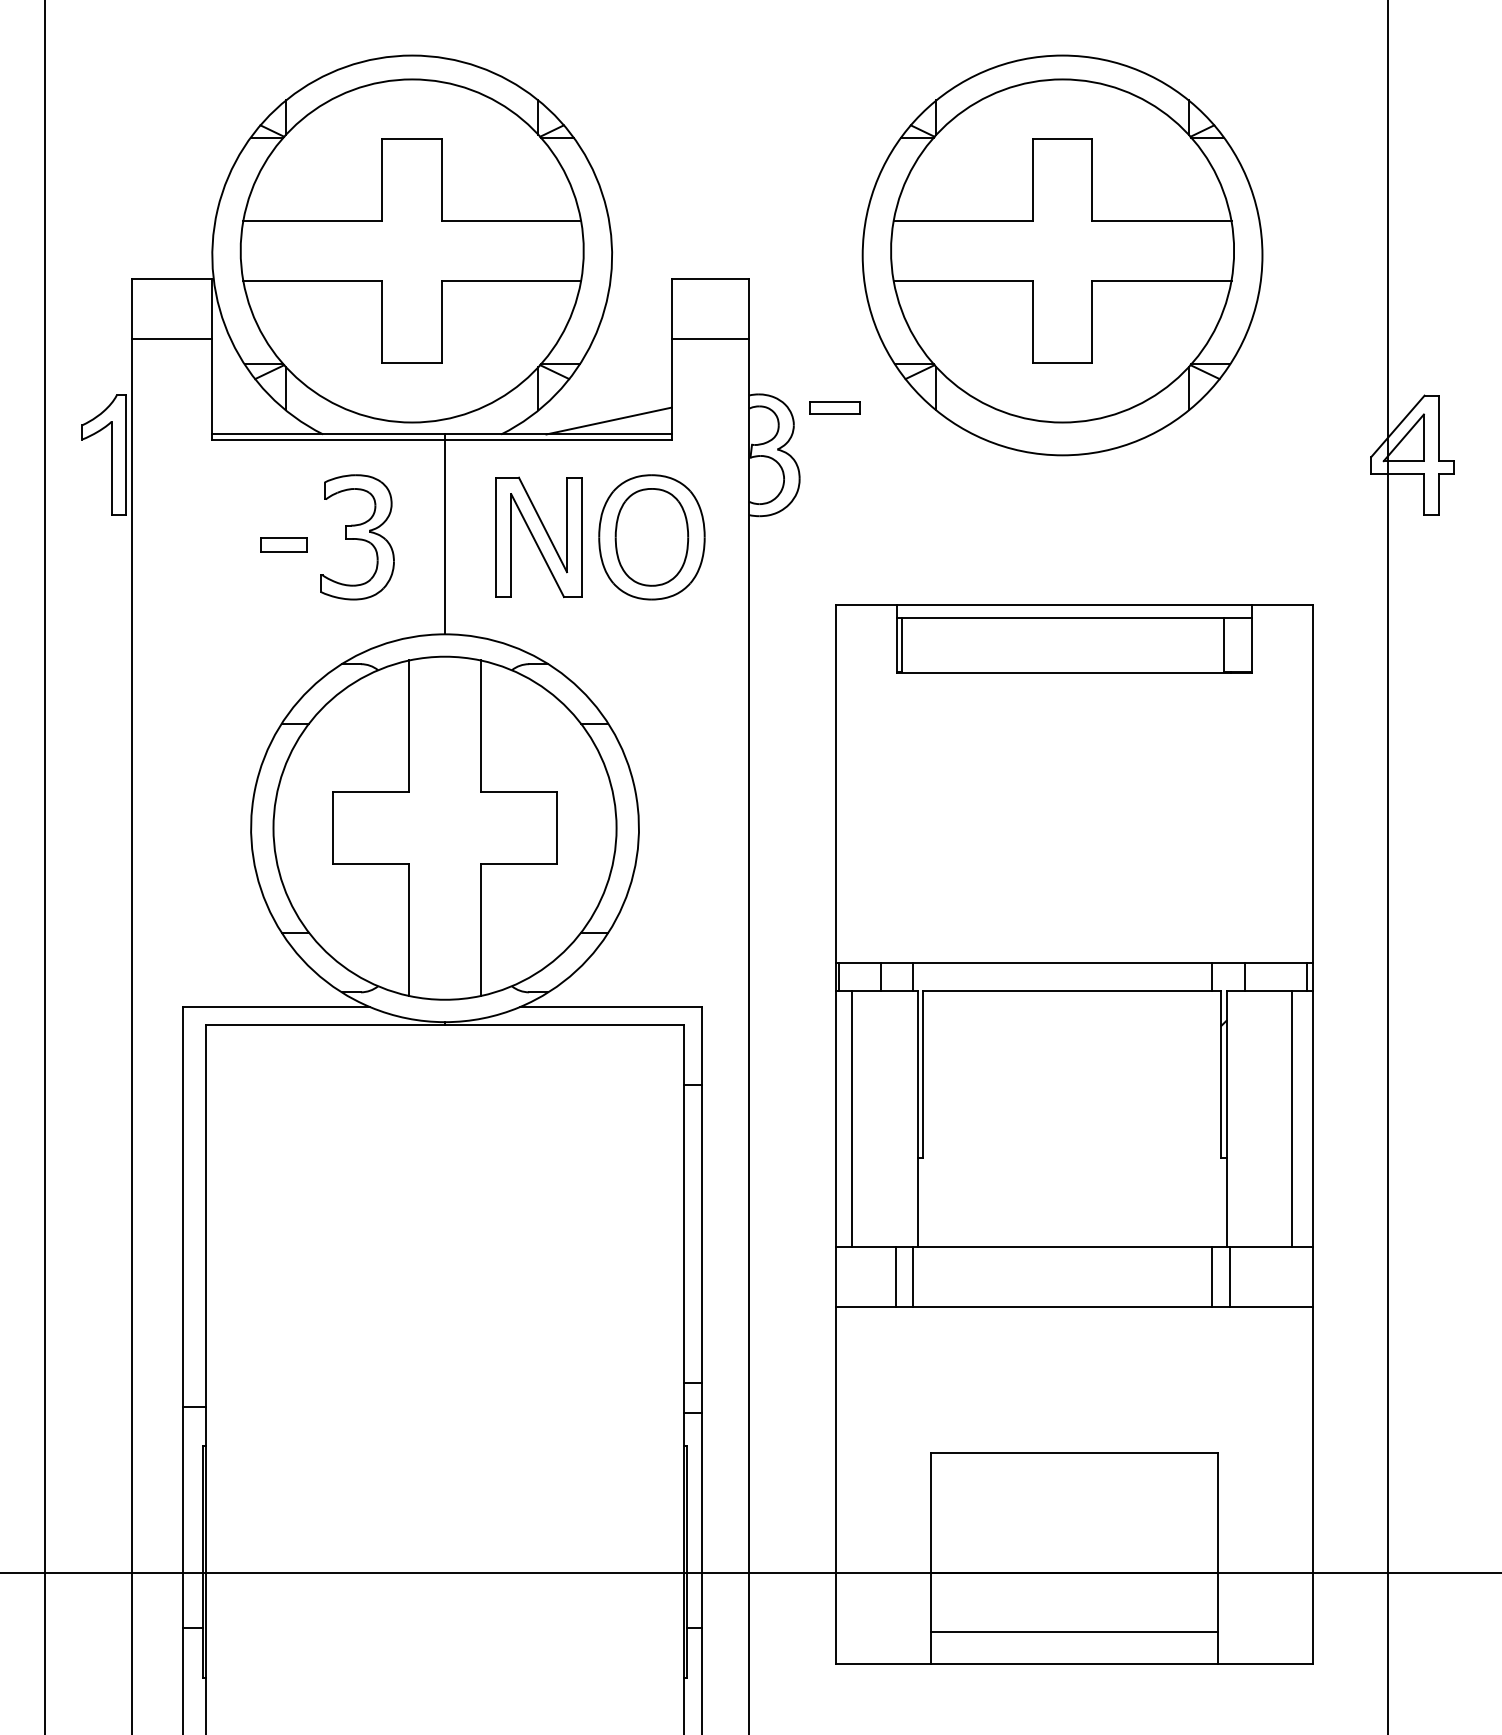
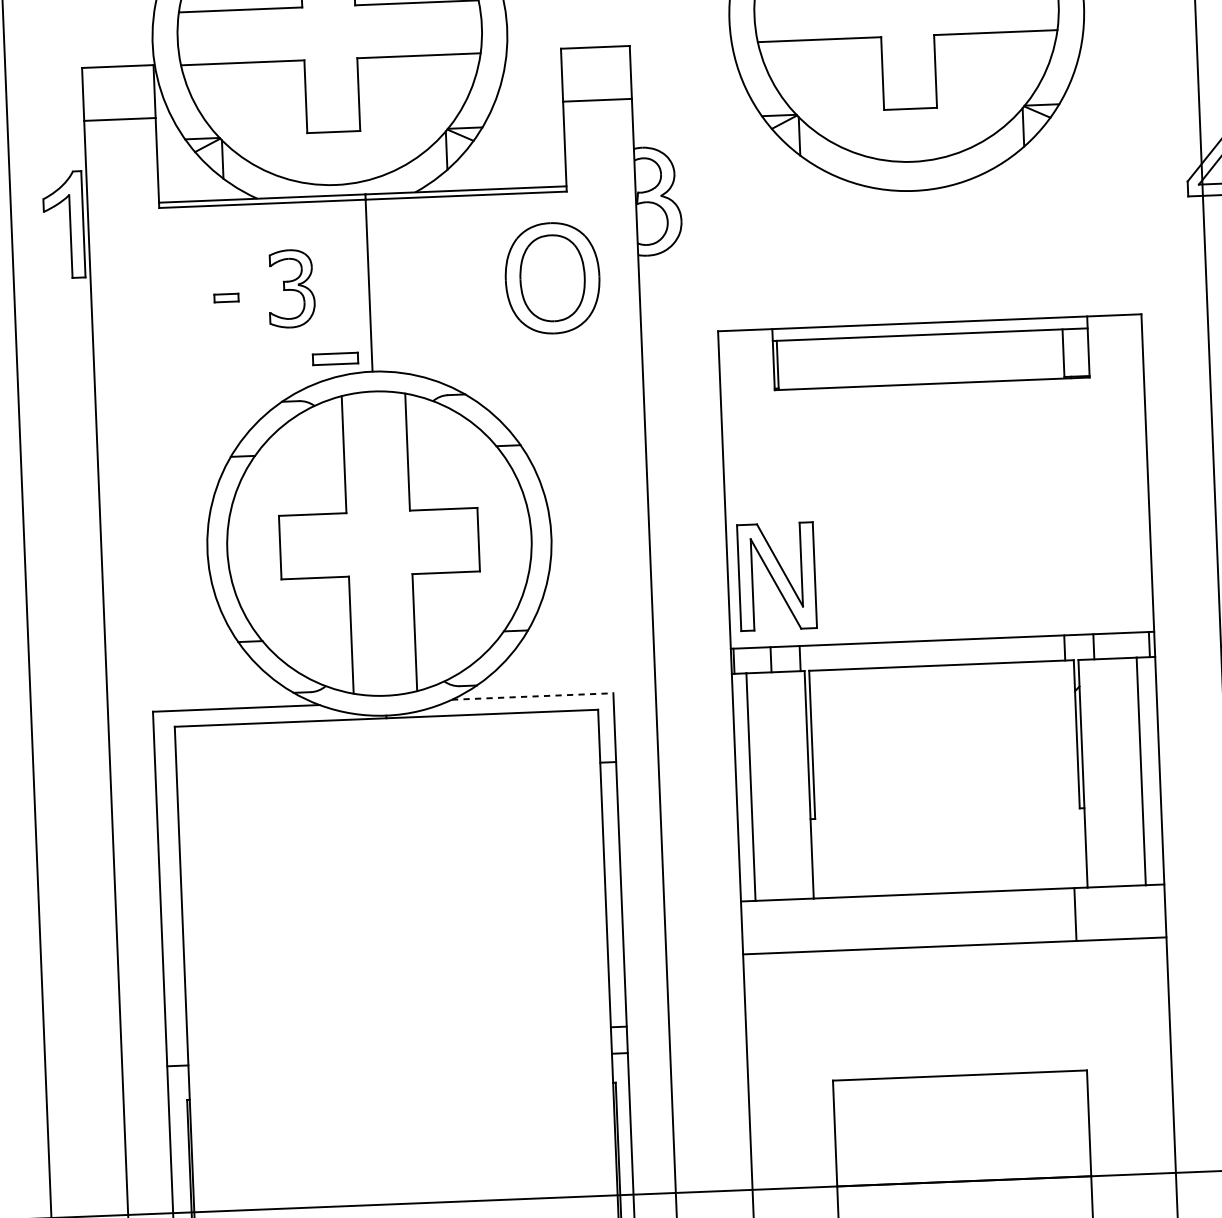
part: (834, 407) -> (335, 358), moved
line: (608, 420) -> (509, 176), removed
part: (357, 537) -> (291, 288), size x0.7
part: (538, 537) -> (776, 576), moved
part: (283, 544) -> (226, 297), size x0.6
line: (610, 1007) -> (532, 696), solid -> dashed
line: (895, 1277) -> (794, 926), removed
line: (913, 1277) -> (810, 925), removed
line: (1229, 1277) -> (1091, 914), removed

